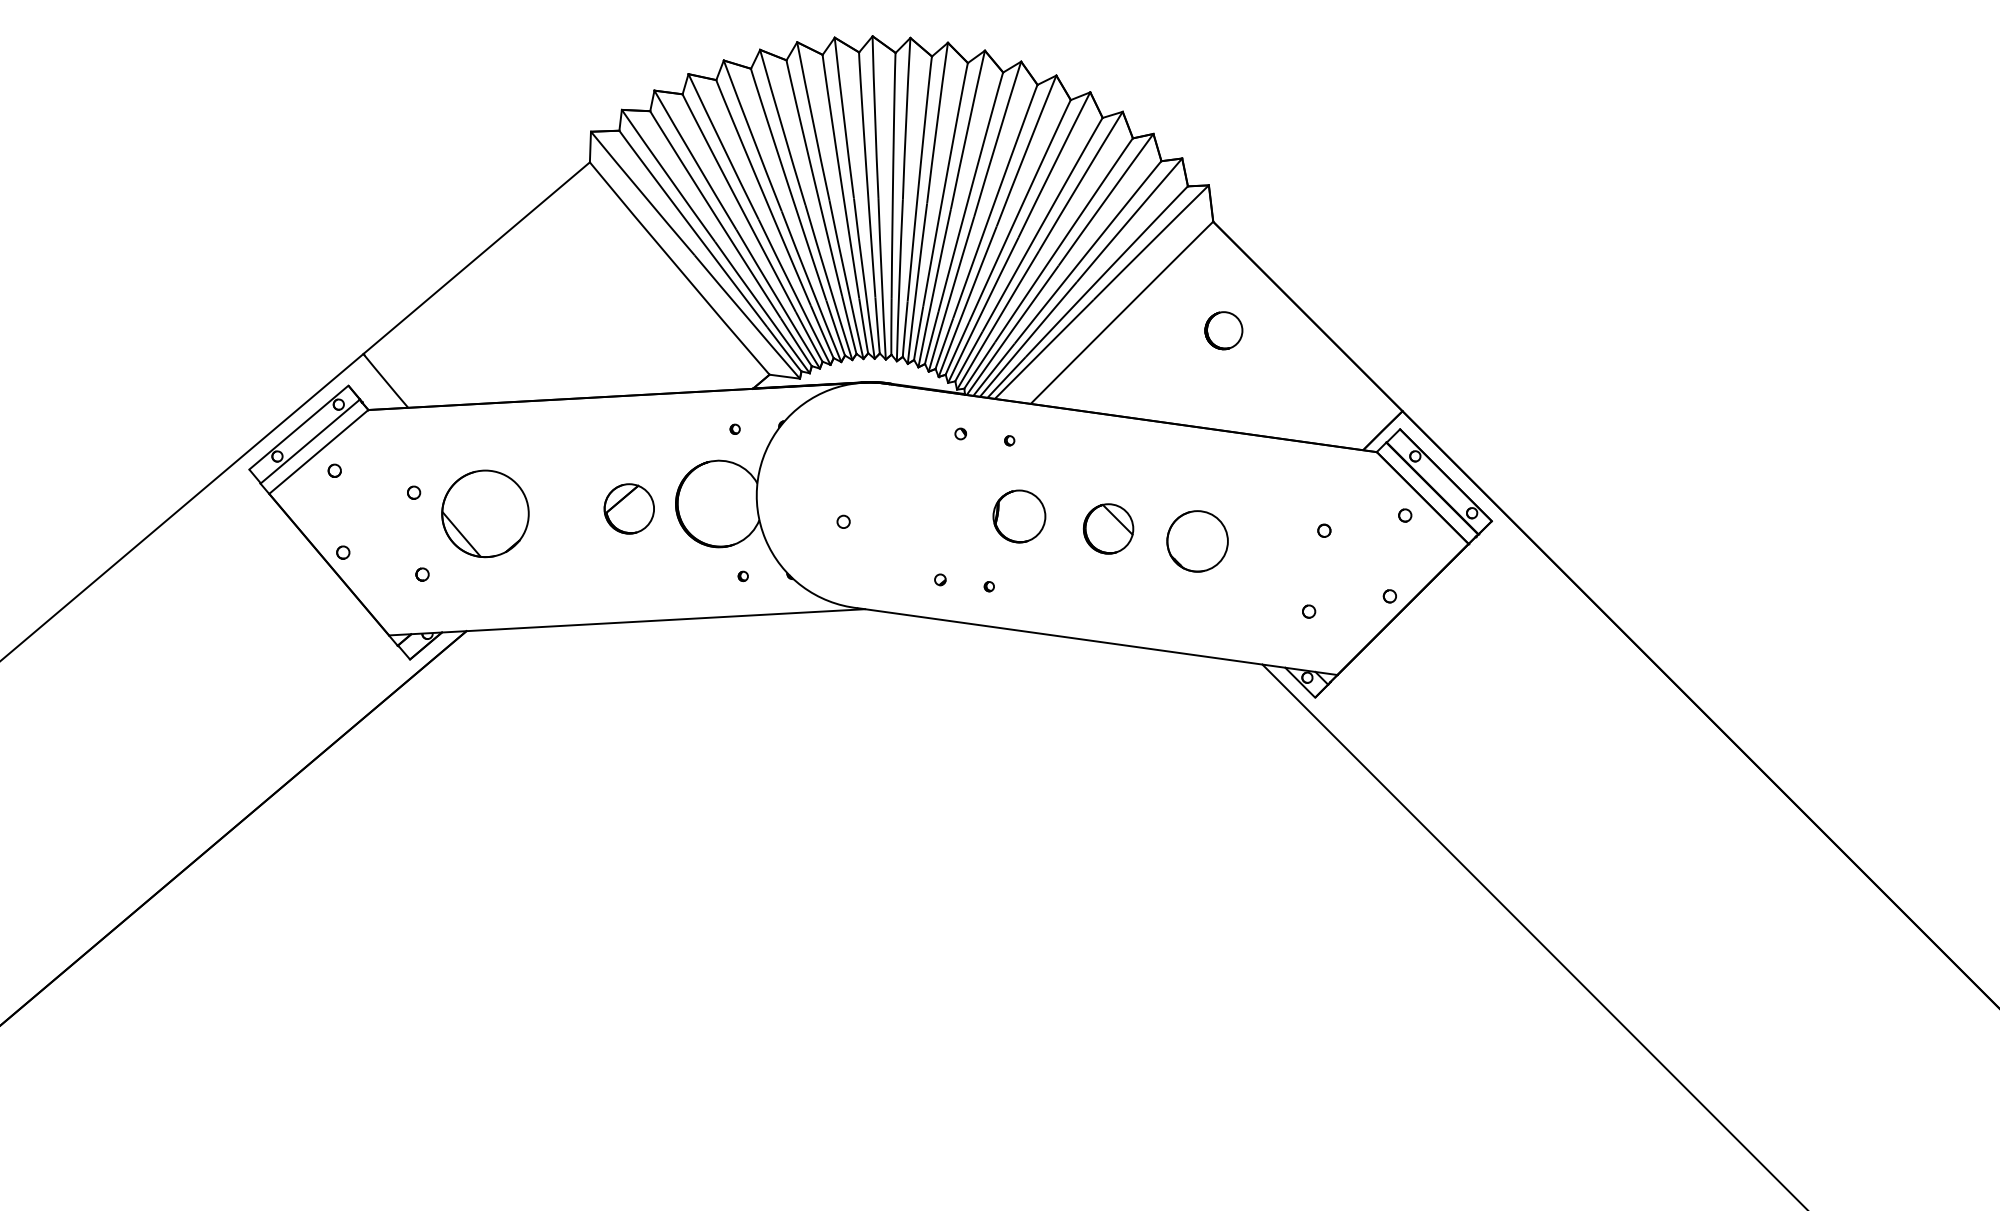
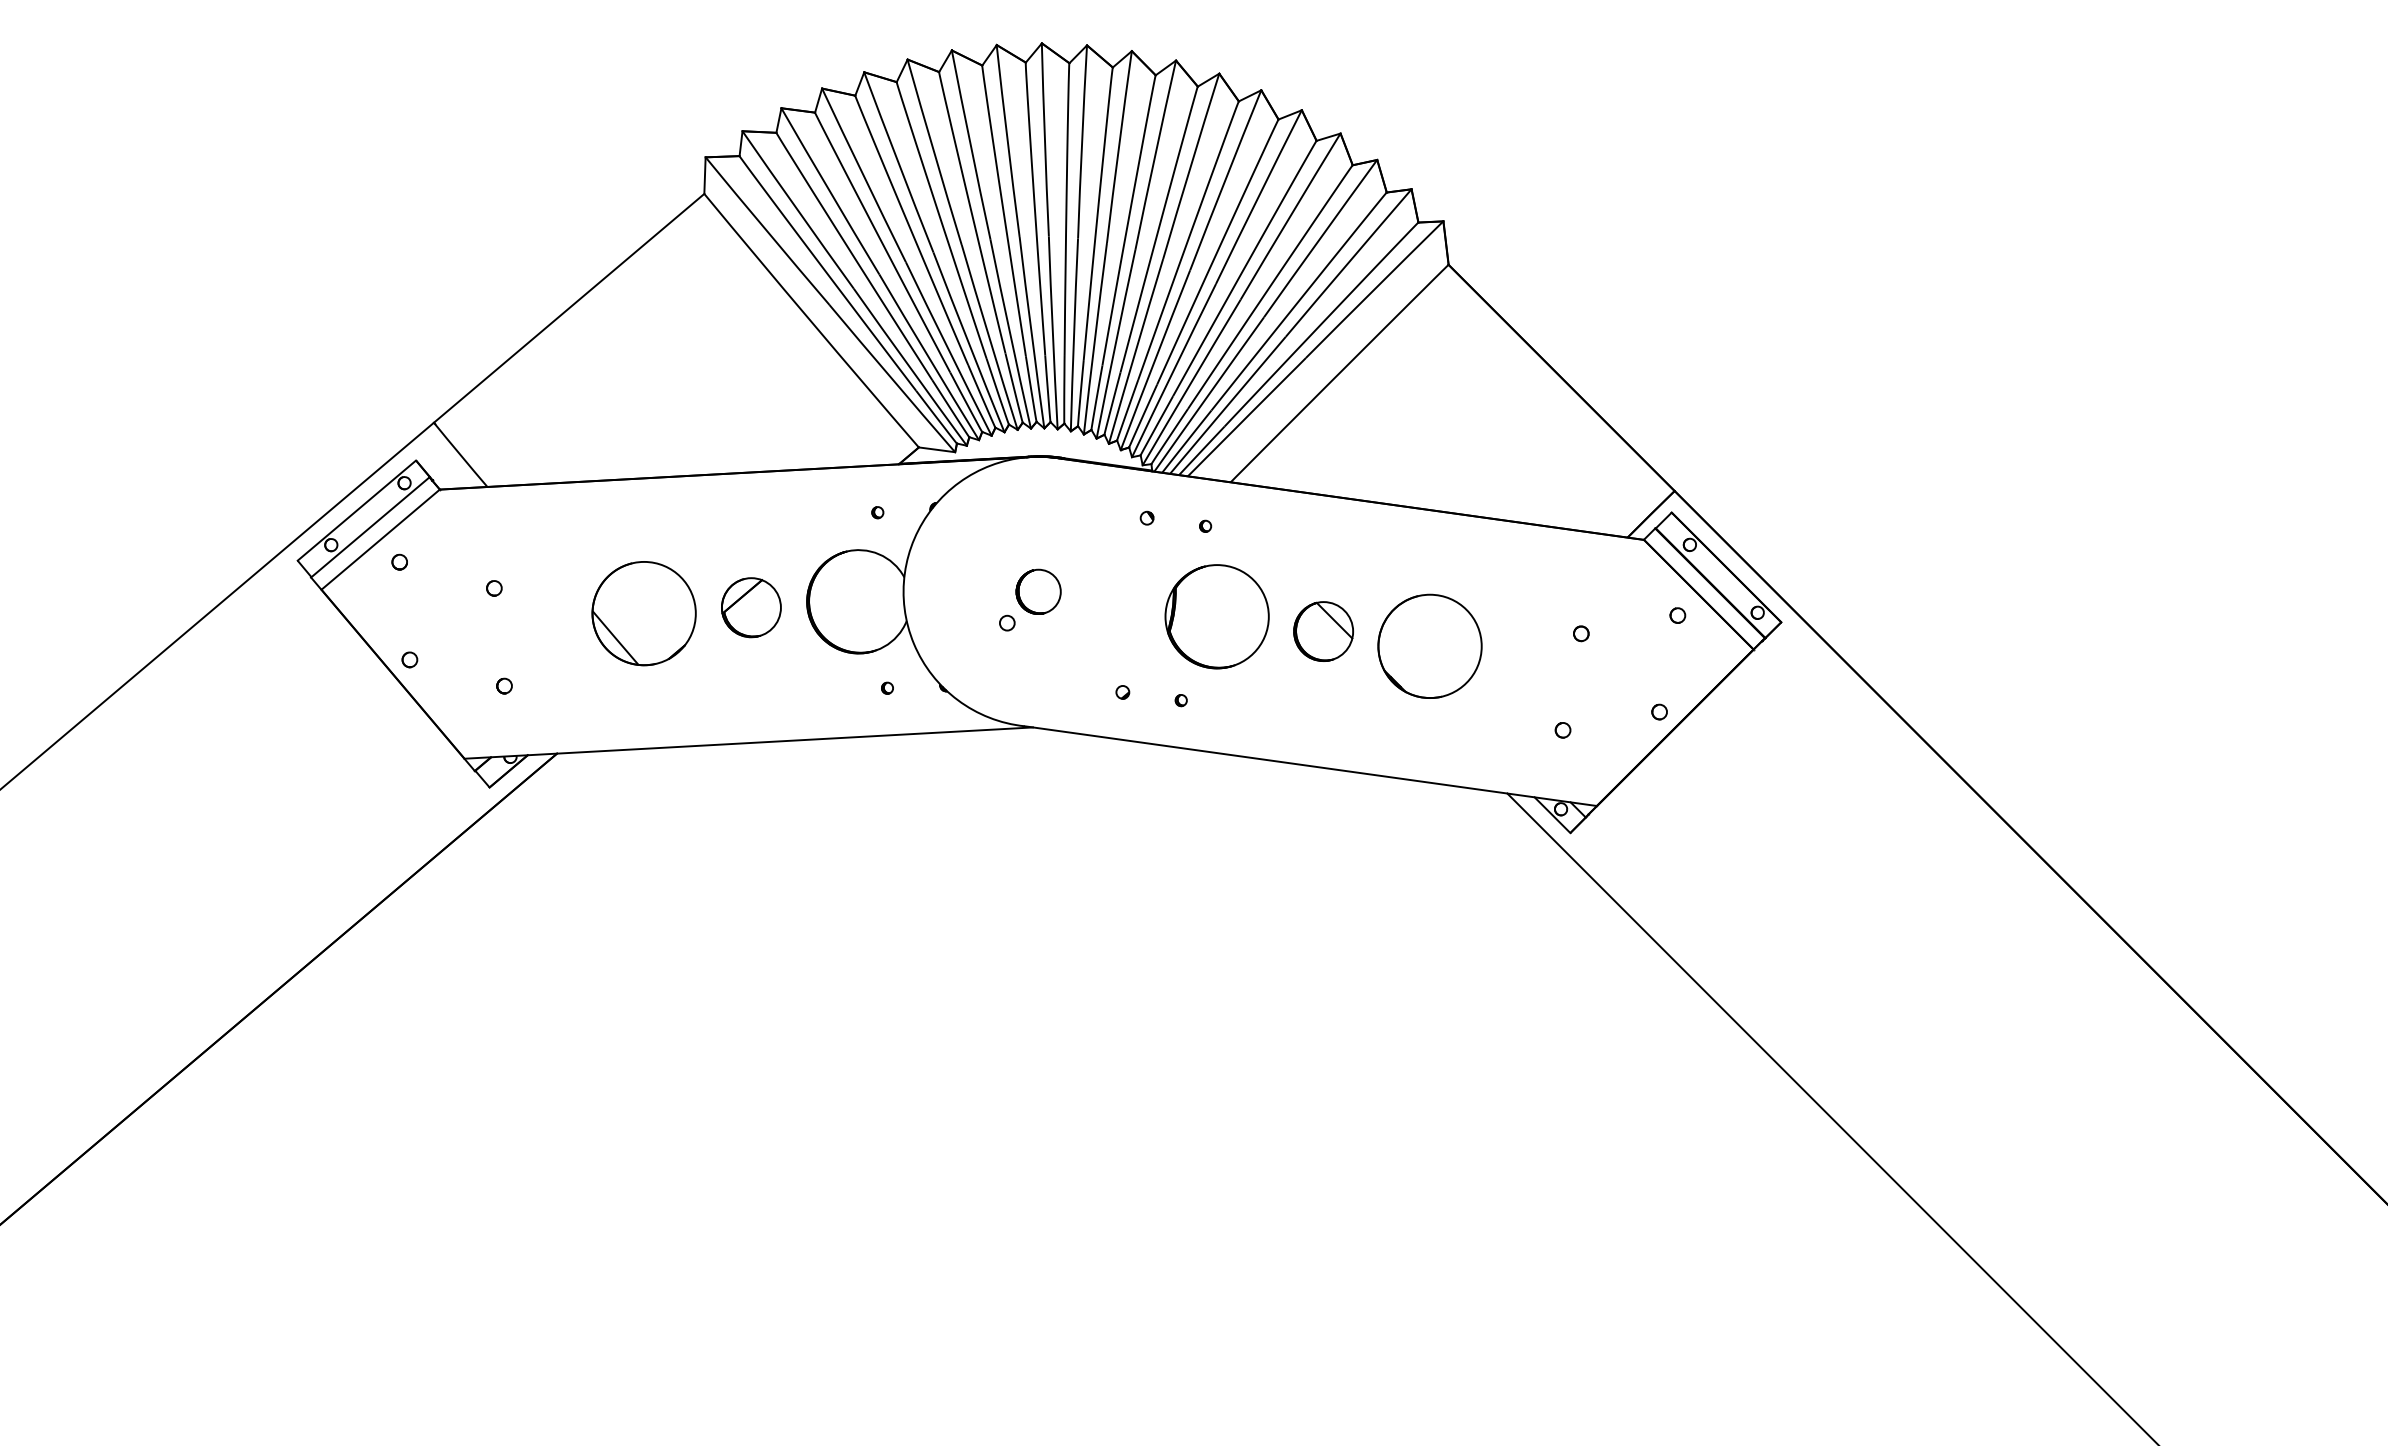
part: (1223, 330) -> (1038, 591), moved
part: (485, 513) -> (644, 613), moved
part: (1019, 516) -> (1217, 616), size x1.67
part: (1197, 541) -> (1429, 646), size x1.43

